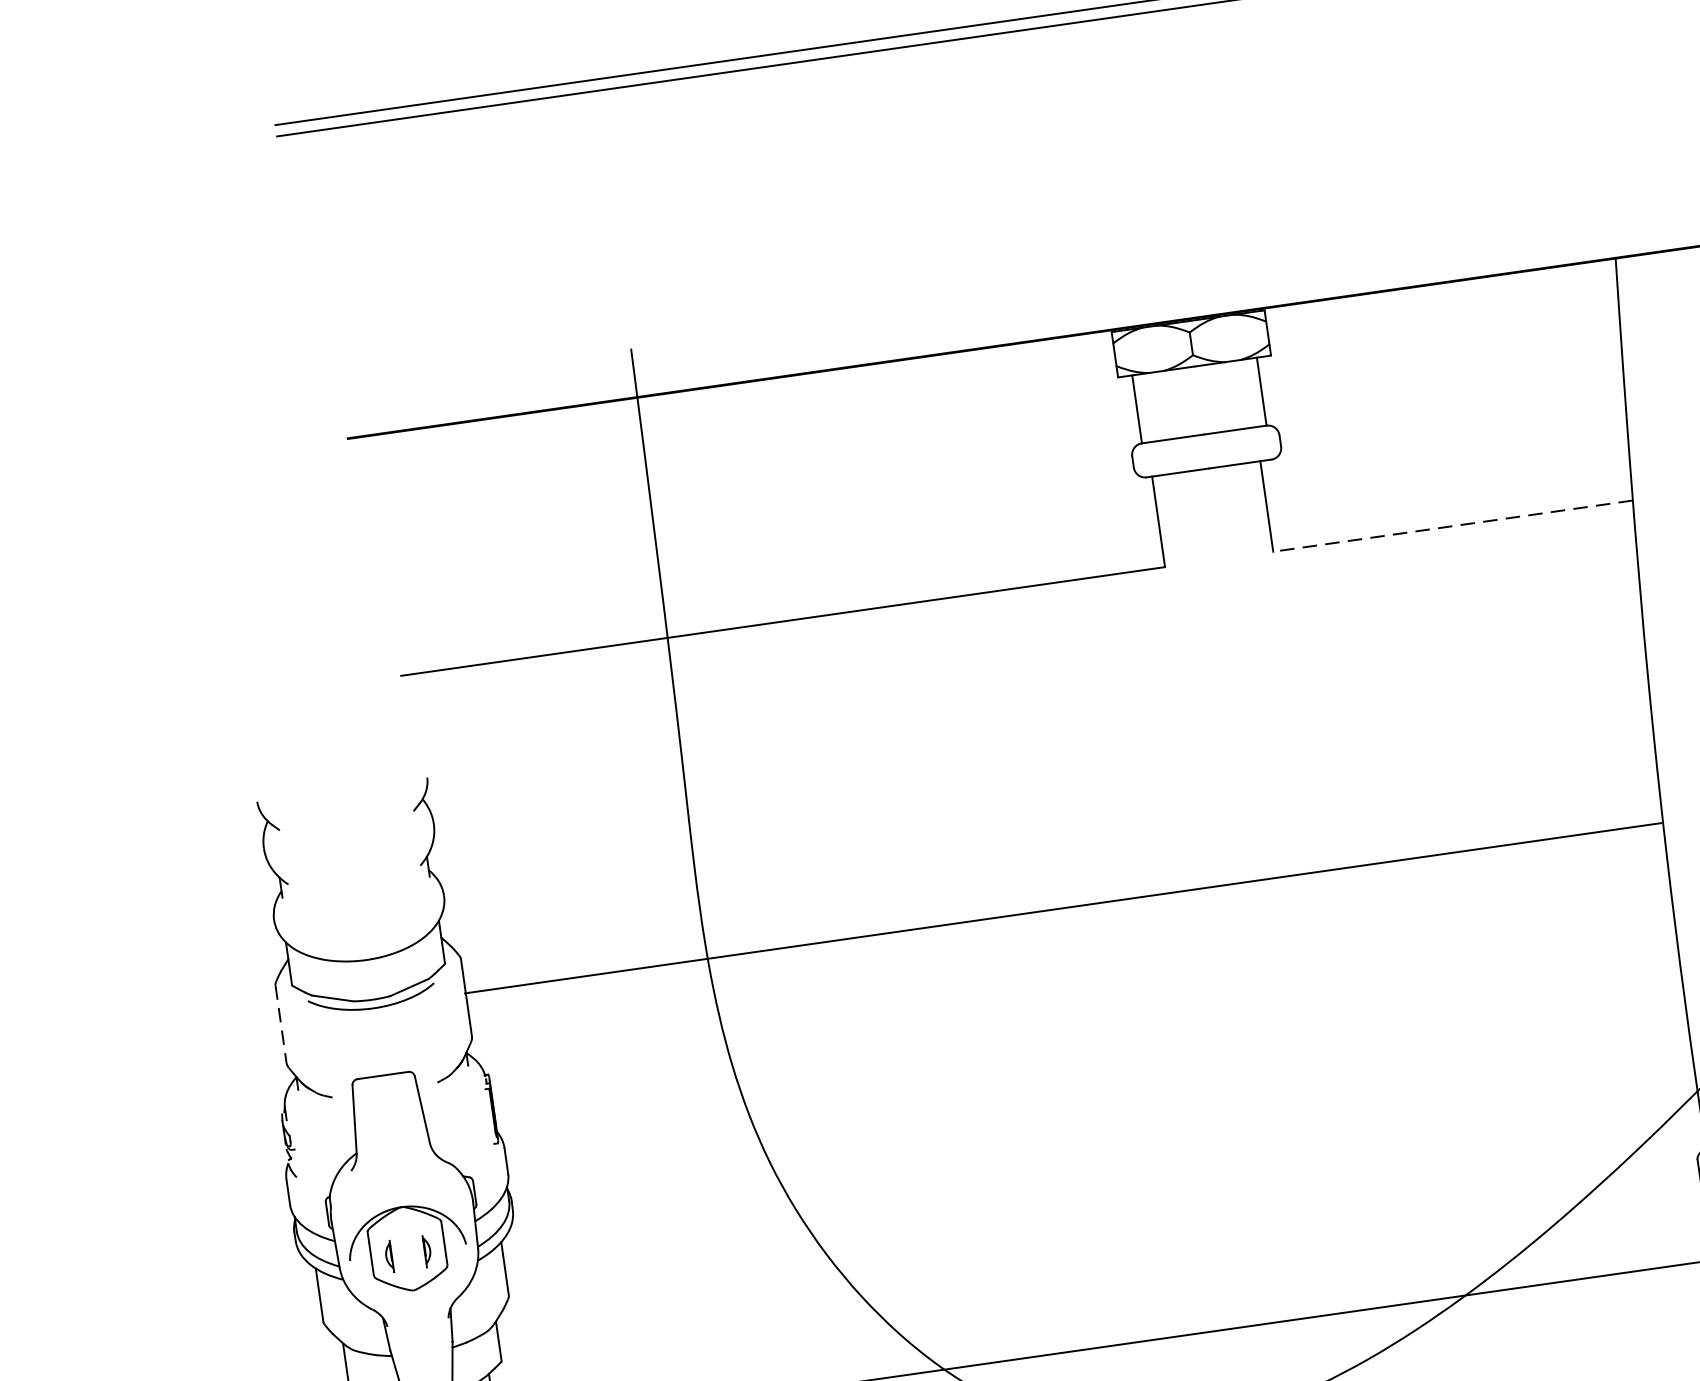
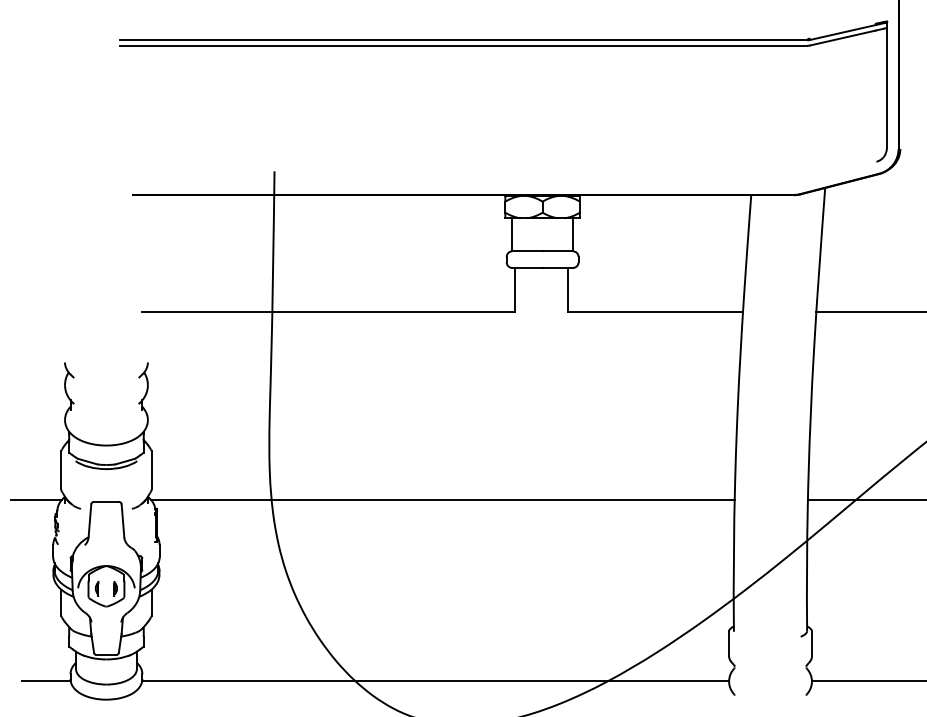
line: (1453, 526) -> (655, 312), dashed -> solid
line: (1062, 909) -> (442, 500), moved
line: (281, 1024) -> (61, 470), dashed -> solid
line: (237, 1093) -> (35, 500), added

